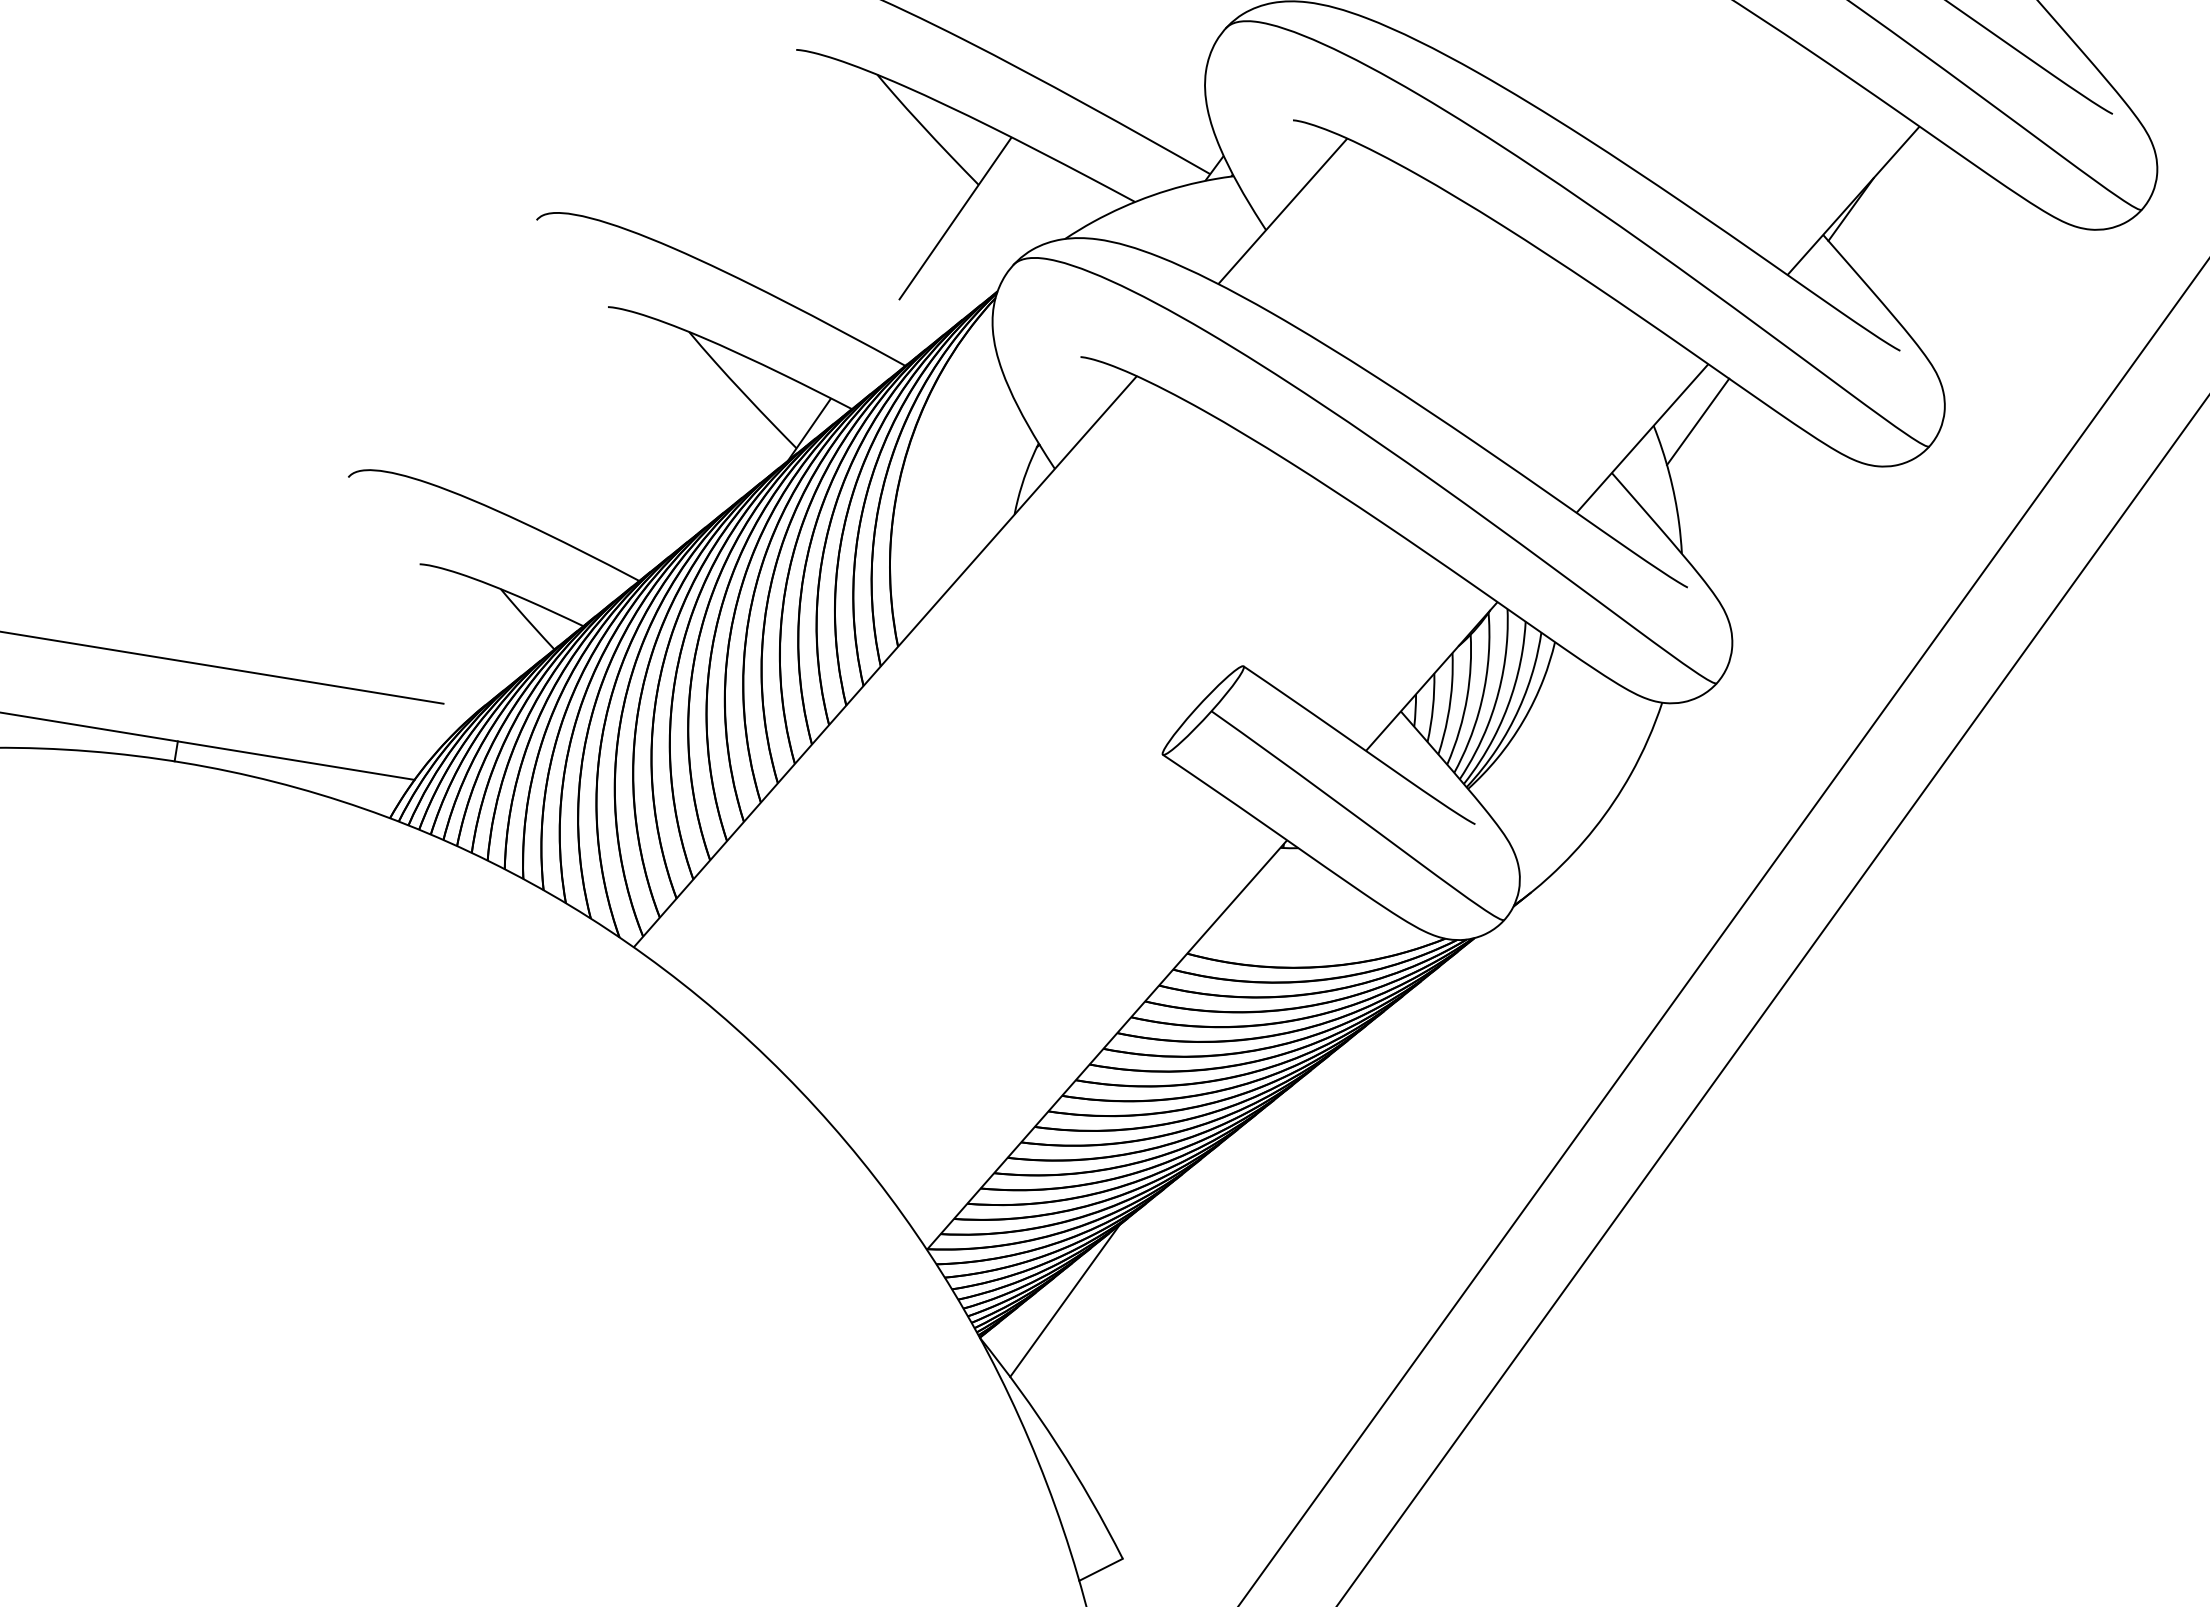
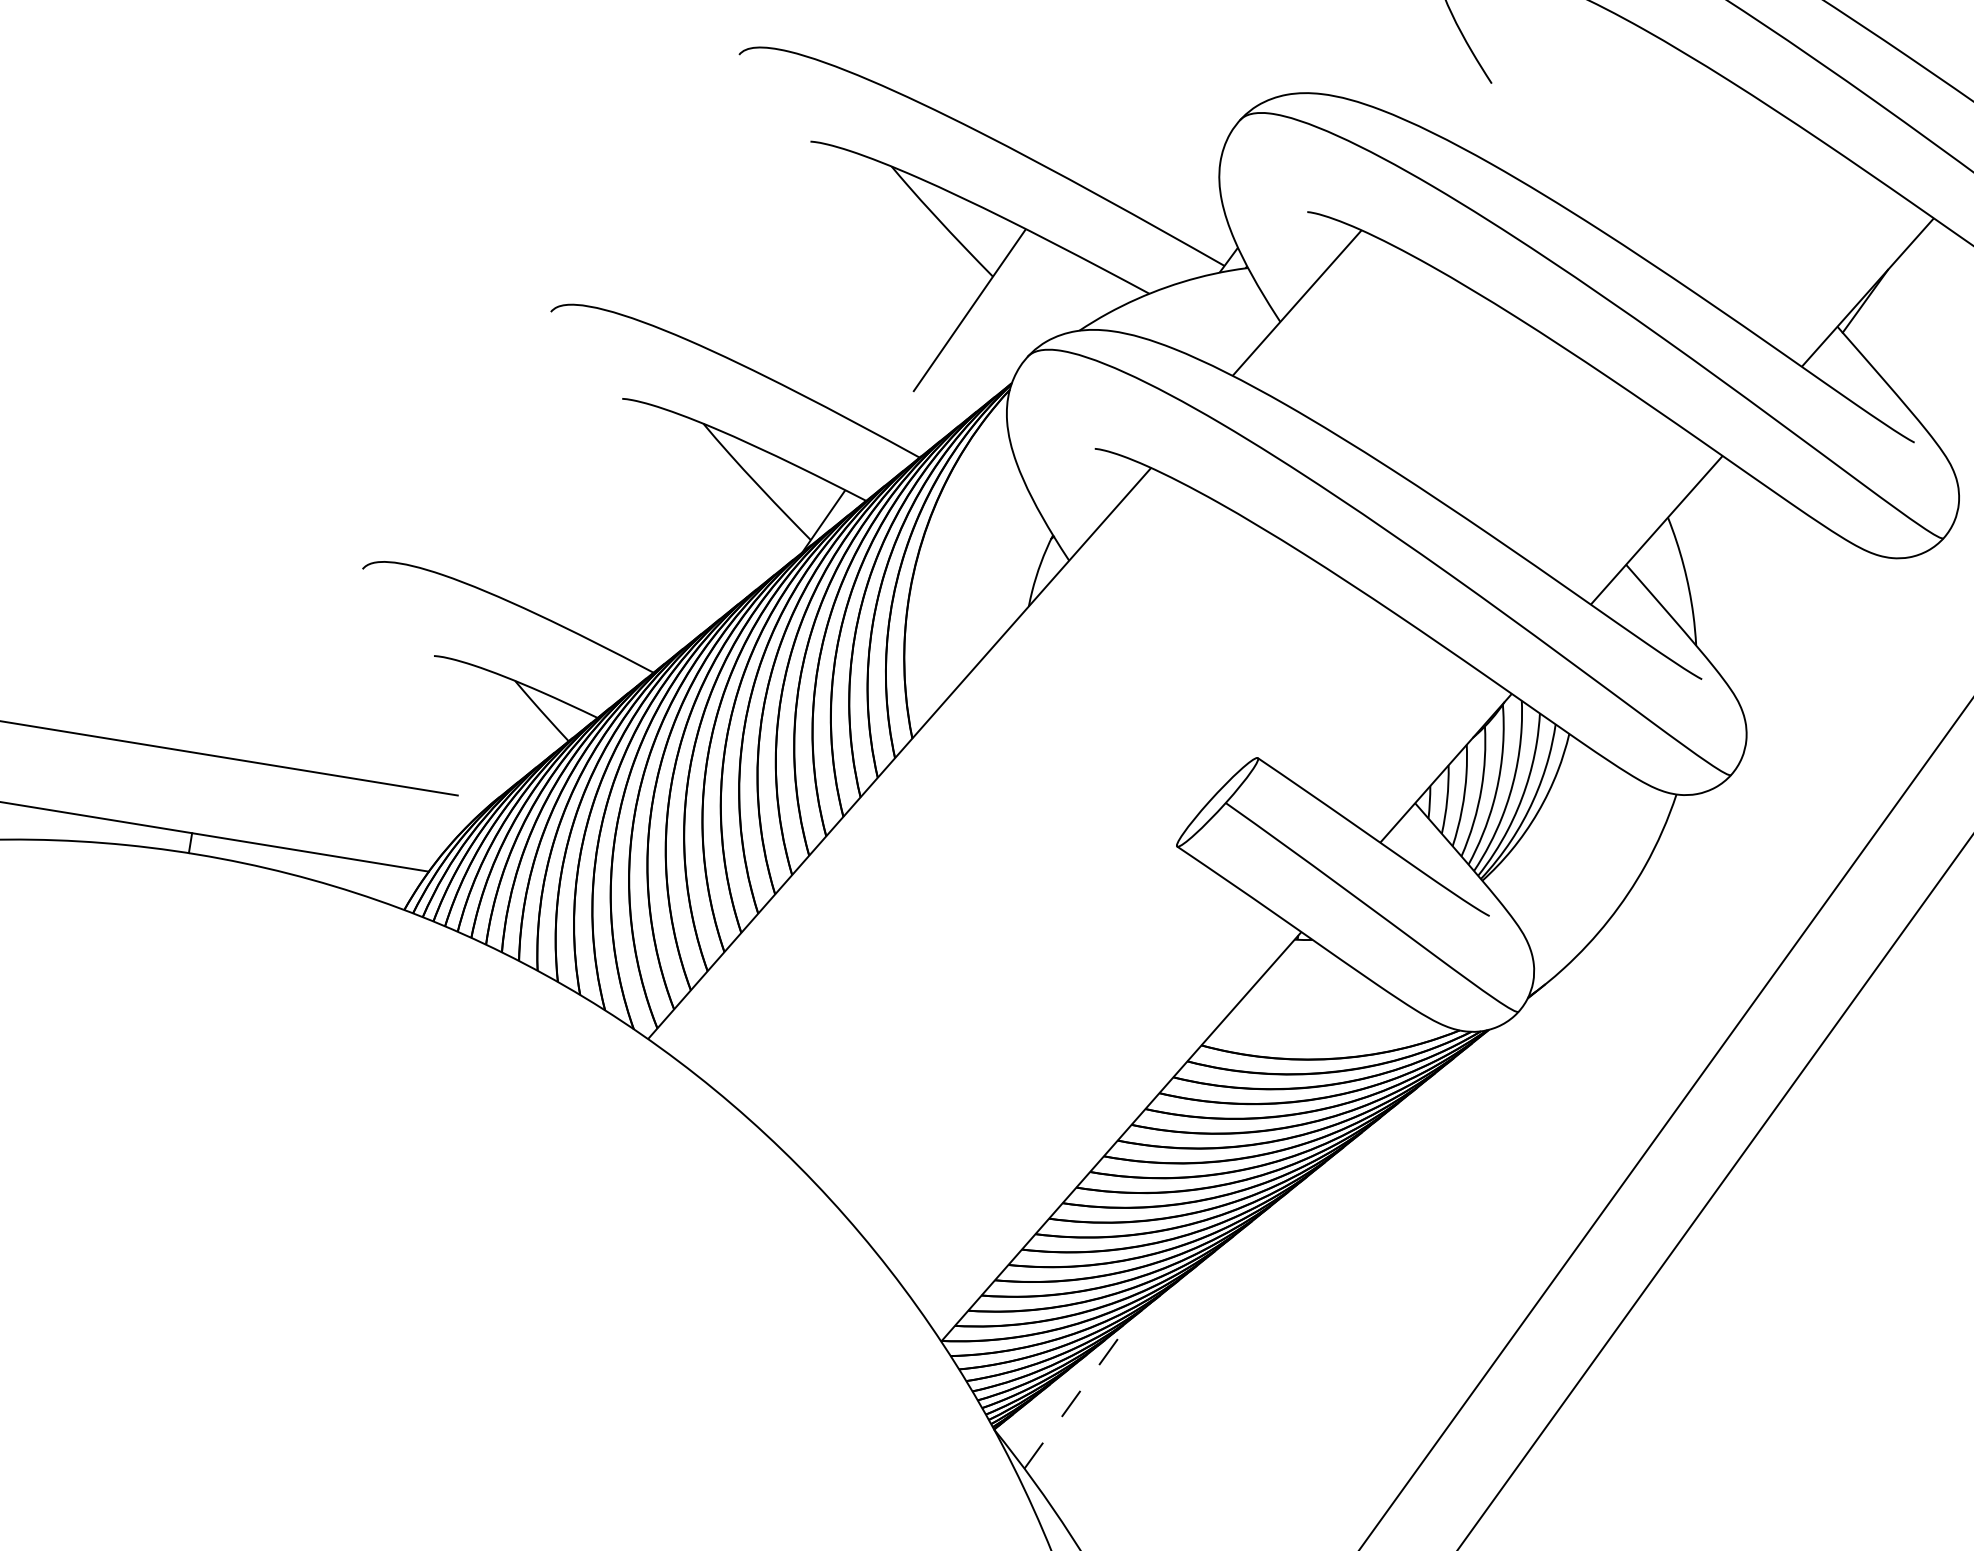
line: (1698, 421) -> (1712, 513), removed
line: (1065, 1300) -> (1079, 1392), solid -> dashed

